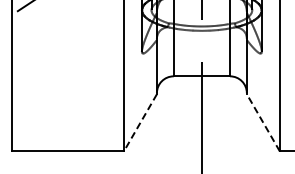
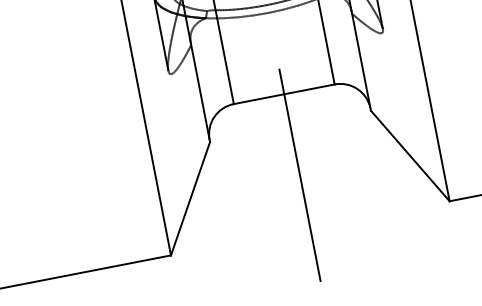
line: (140, 122) -> (190, 198), dashed -> solid
line: (263, 122) -> (410, 155), dashed -> solid

